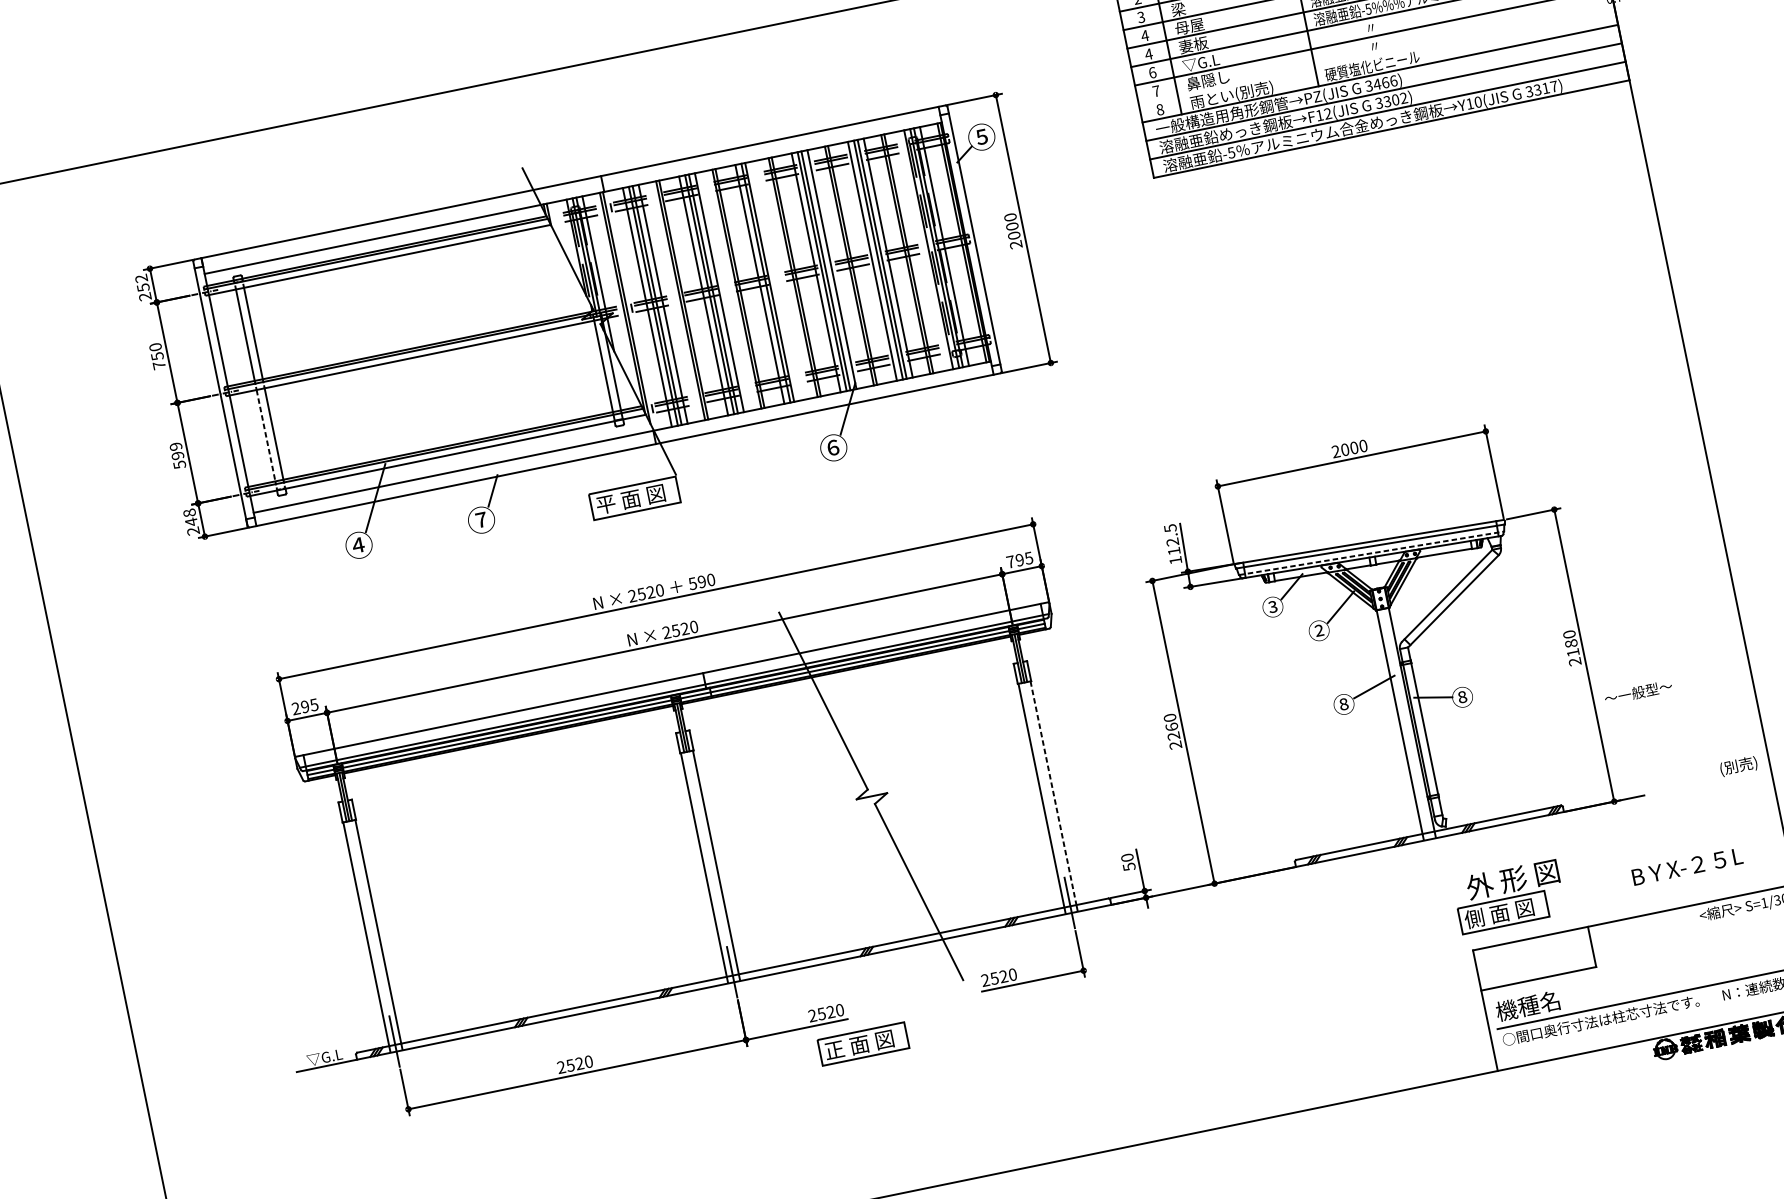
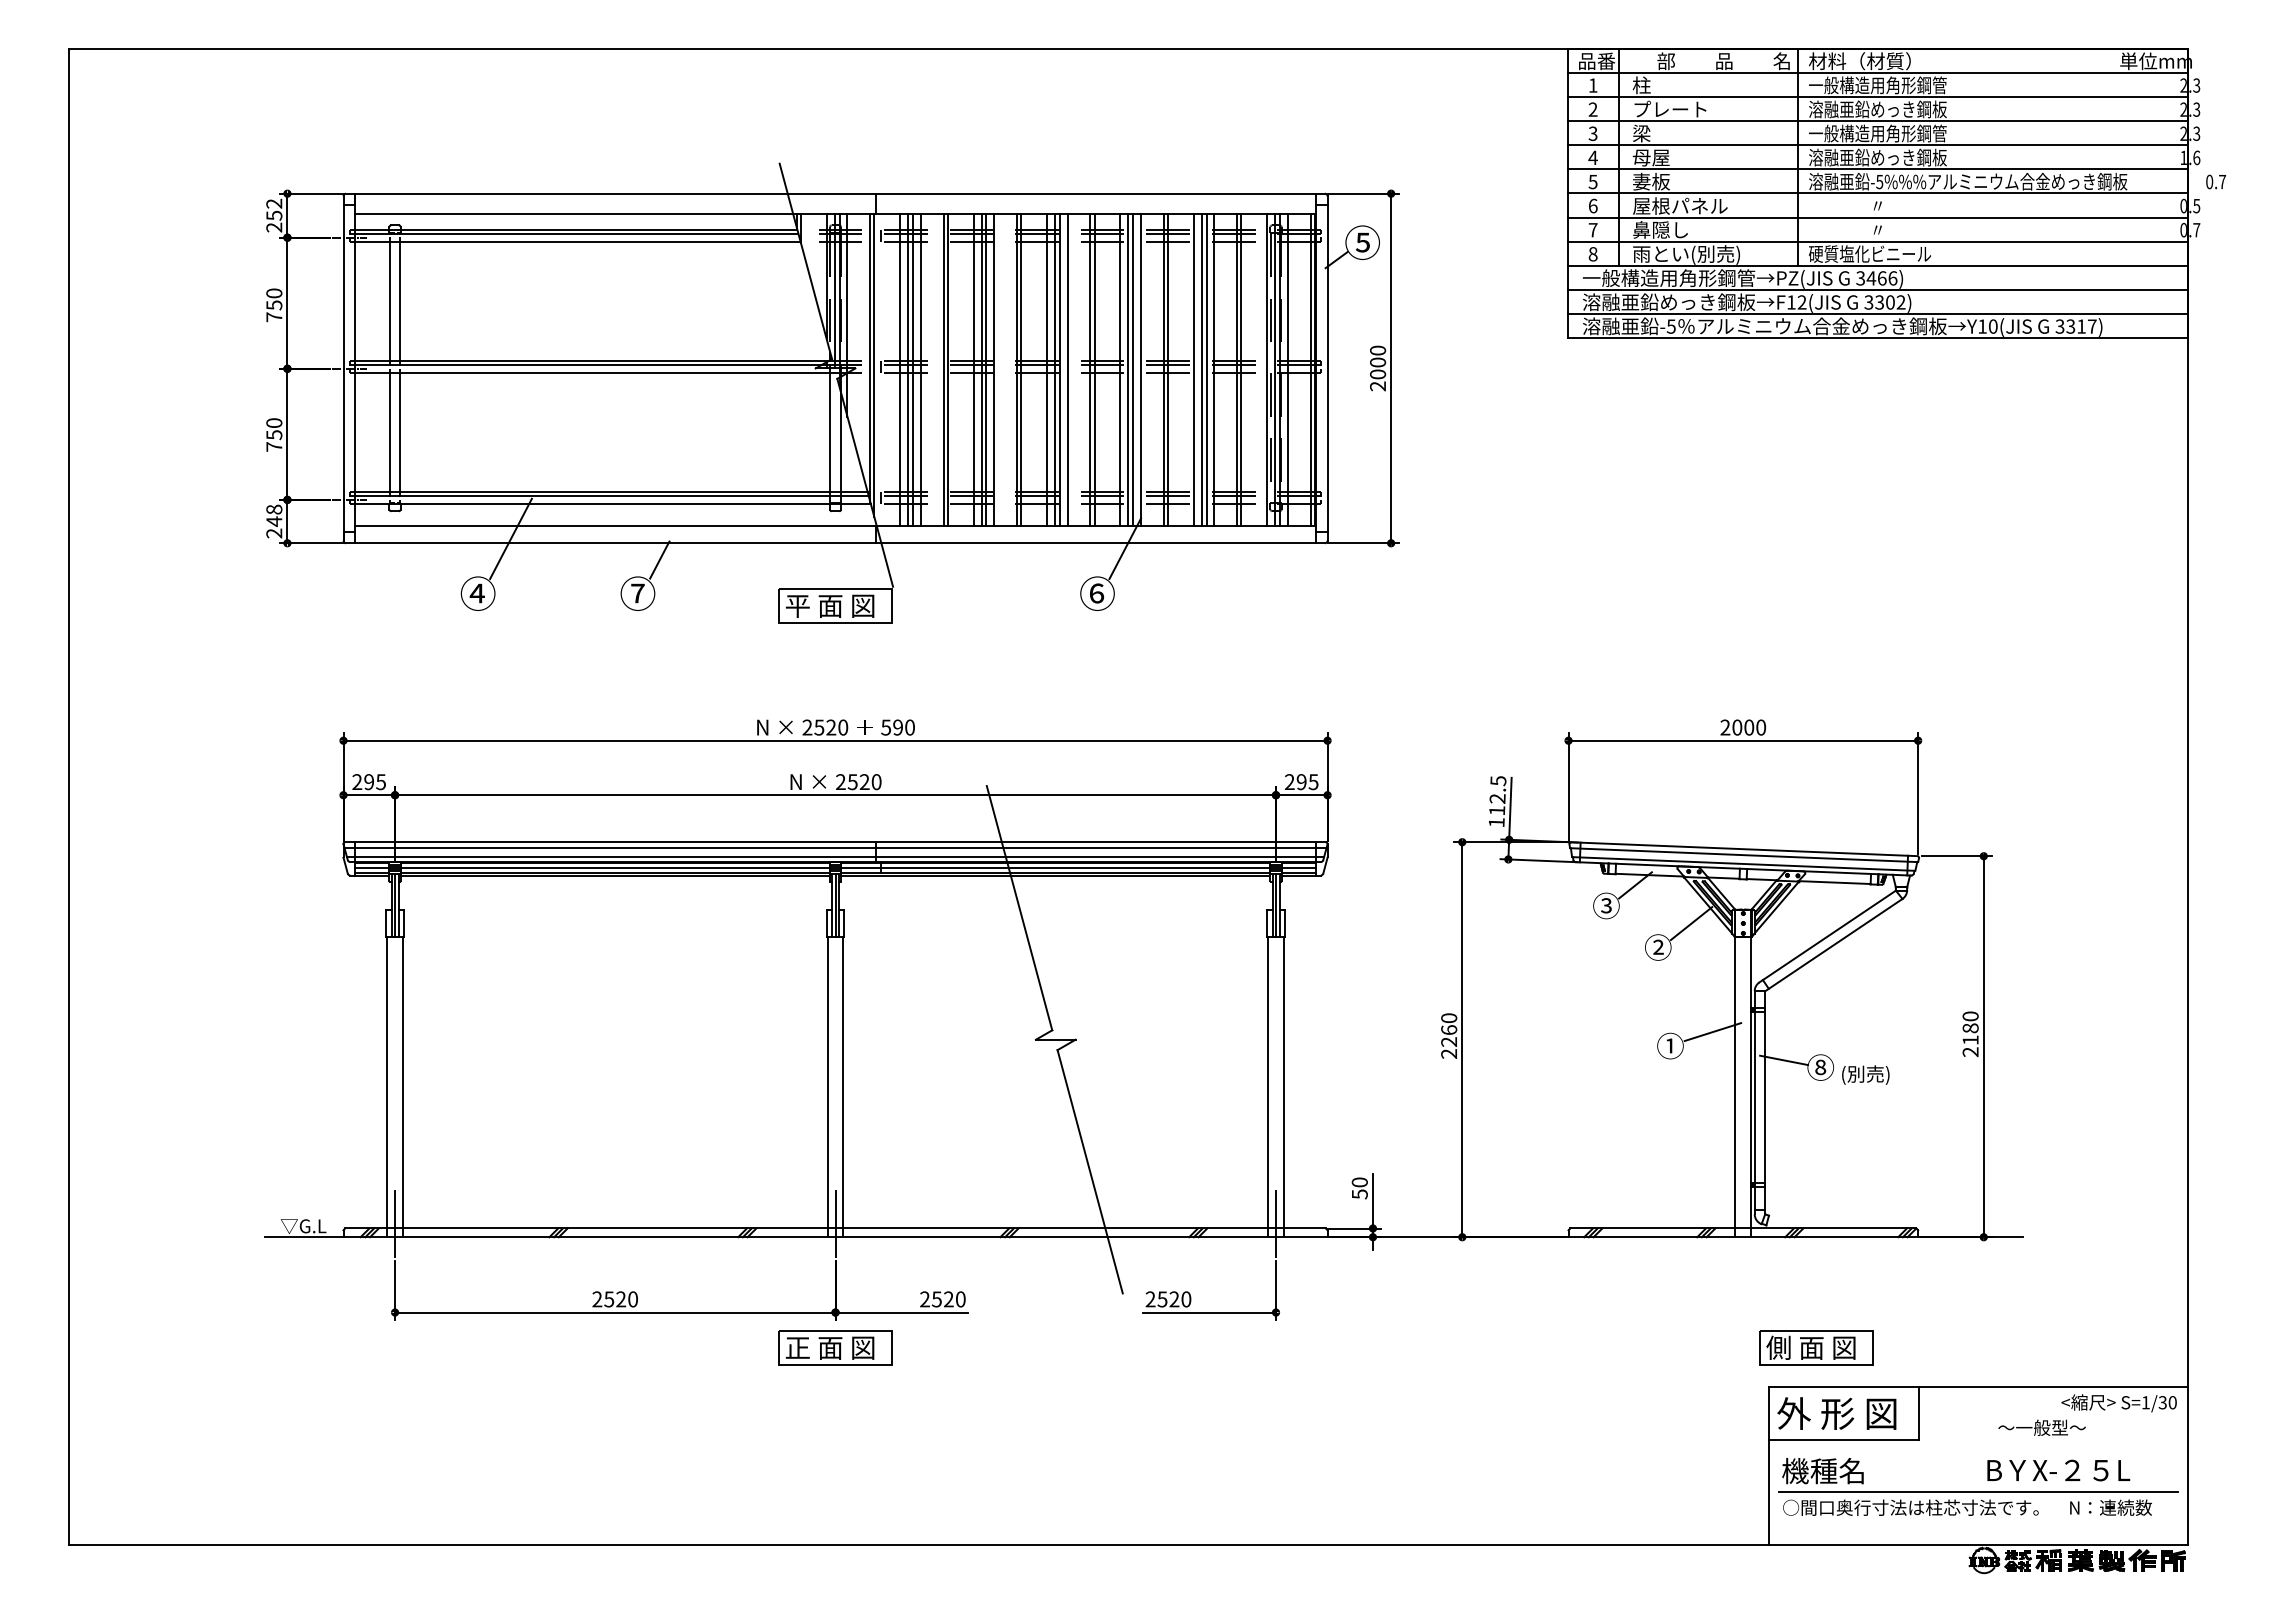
text: (1148, 54) -> (1592, 182), 4 -> 5
line: (1376, 55) -> (1877, 241), added
text: (1219, 58) -> (1680, 205), ▽G.L -> 屋根パネル
line: (775, 280) -> (1067, 369), added
line: (265, 435) -> (389, 432), dashed -> solid
text: (178, 456) -> (274, 435), 599 -> 750
line: (1372, 553) -> (1744, 864), dashed -> solid
text: (1010, 561) -> (1289, 781), 795 -> 295
line: (673, 684) -> (835, 848), added
text: (1637, 692) -> (2041, 1427), moved
text: (1343, 703) -> (1670, 1045), ⑧ -> ①
text: (1738, 765) -> (1865, 1074), moved
line: (1053, 793) -> (1283, 1082), dashed -> solid
text: (1687, 866) -> (2058, 1470), moved
text: (1512, 879) -> (1836, 1413), moved
part: (863, 1043) -> (835, 1347), moved

